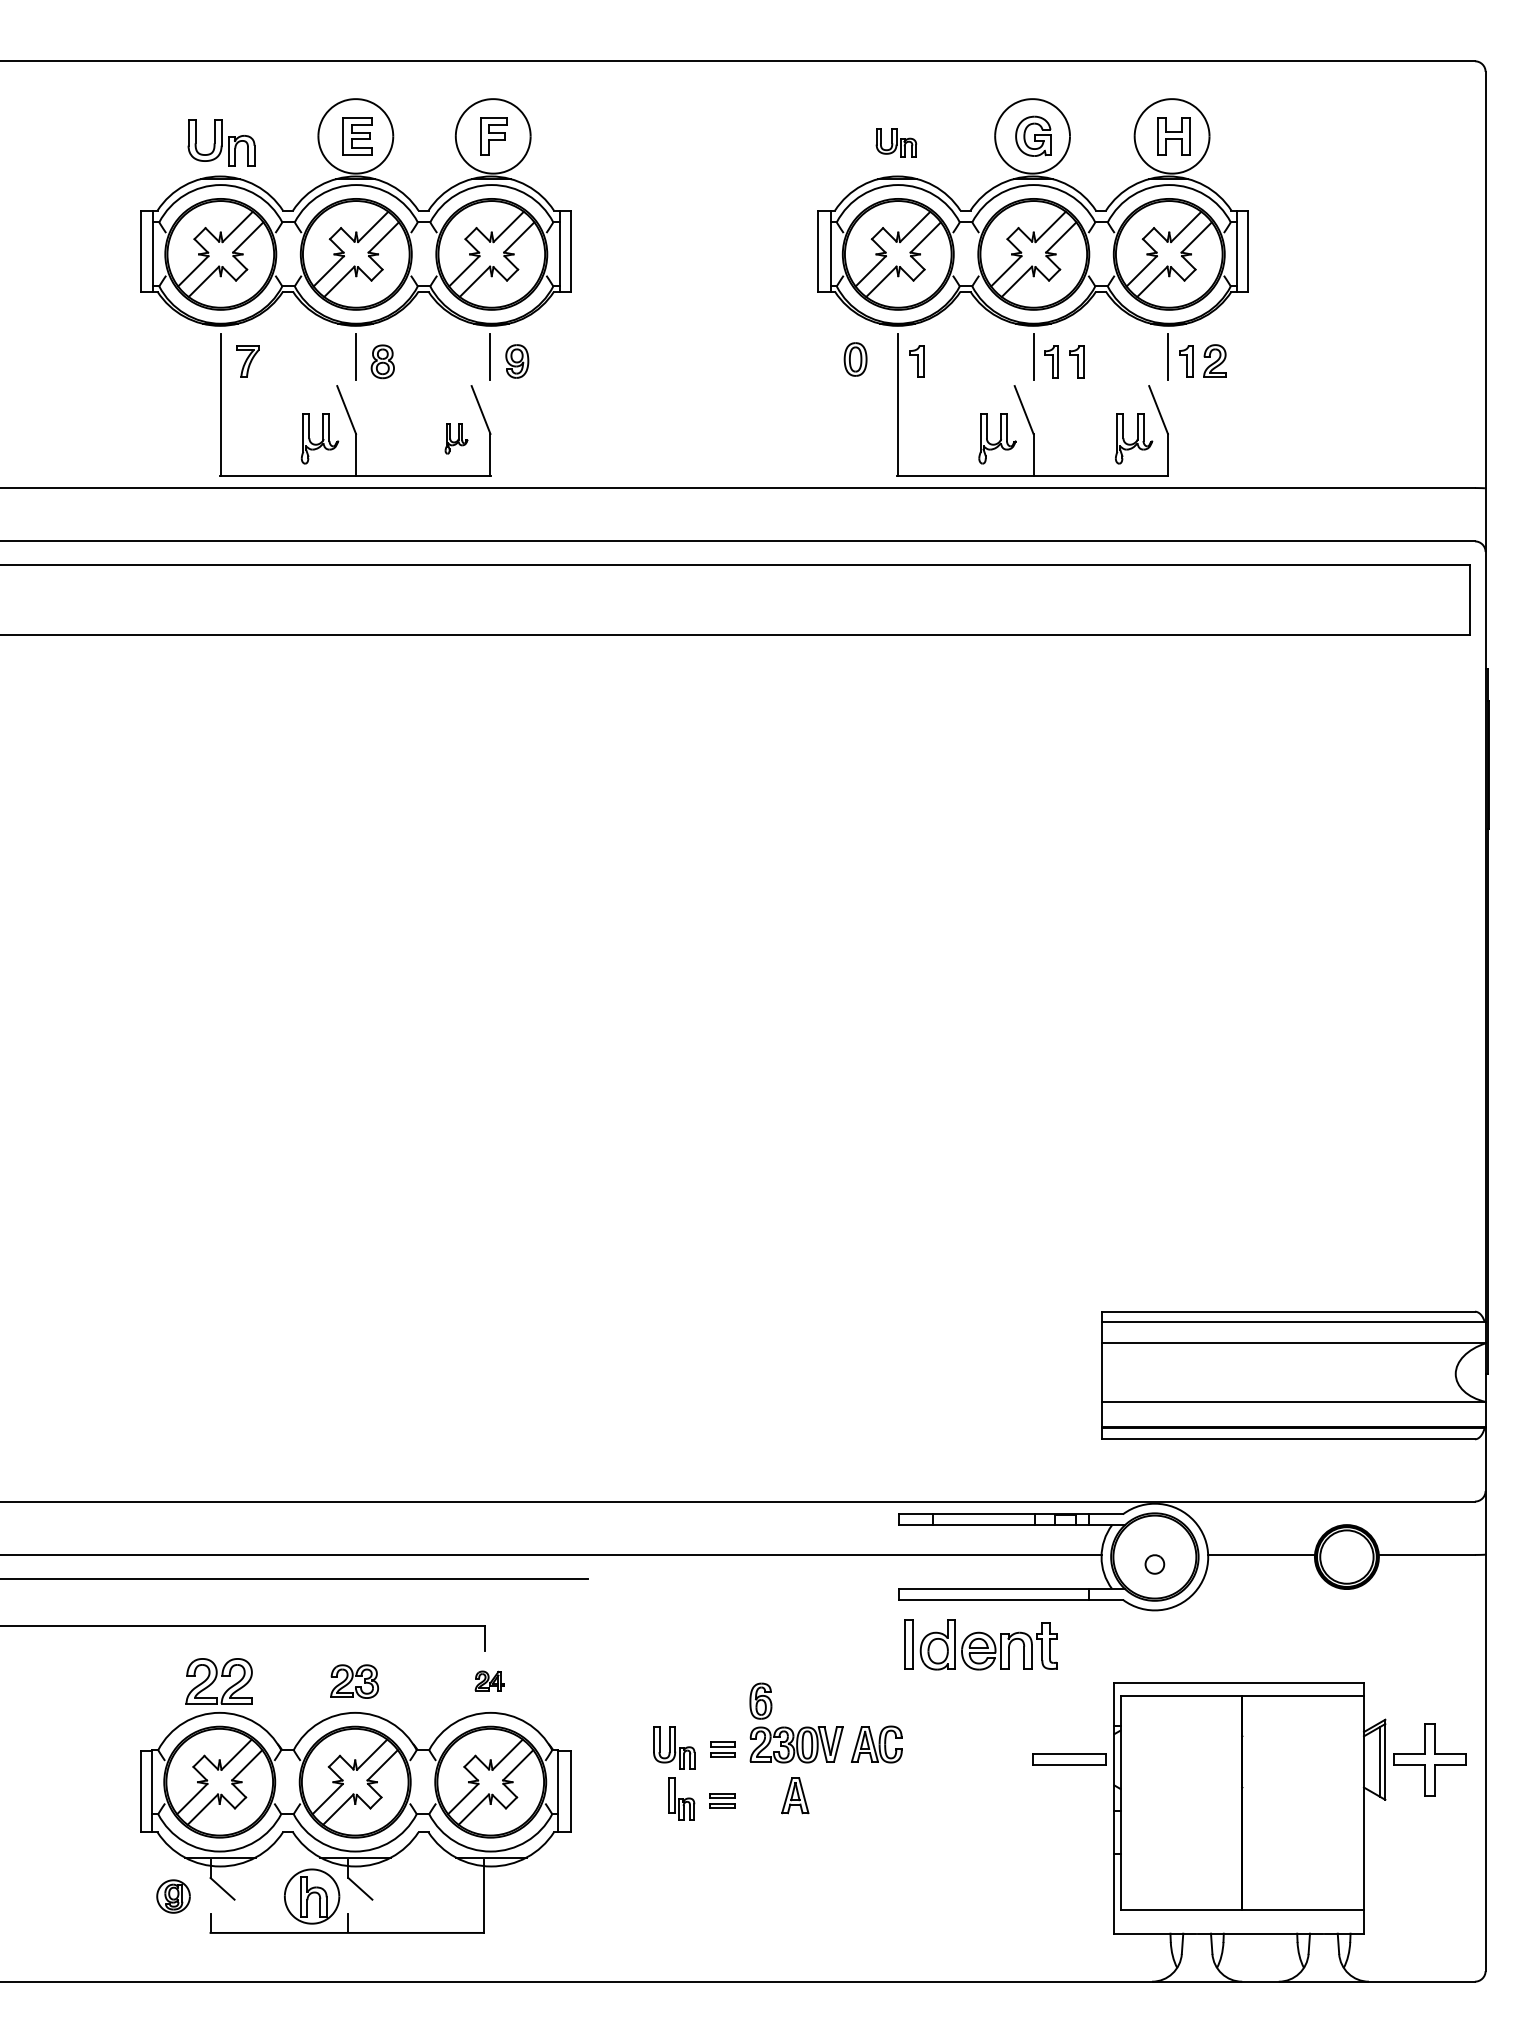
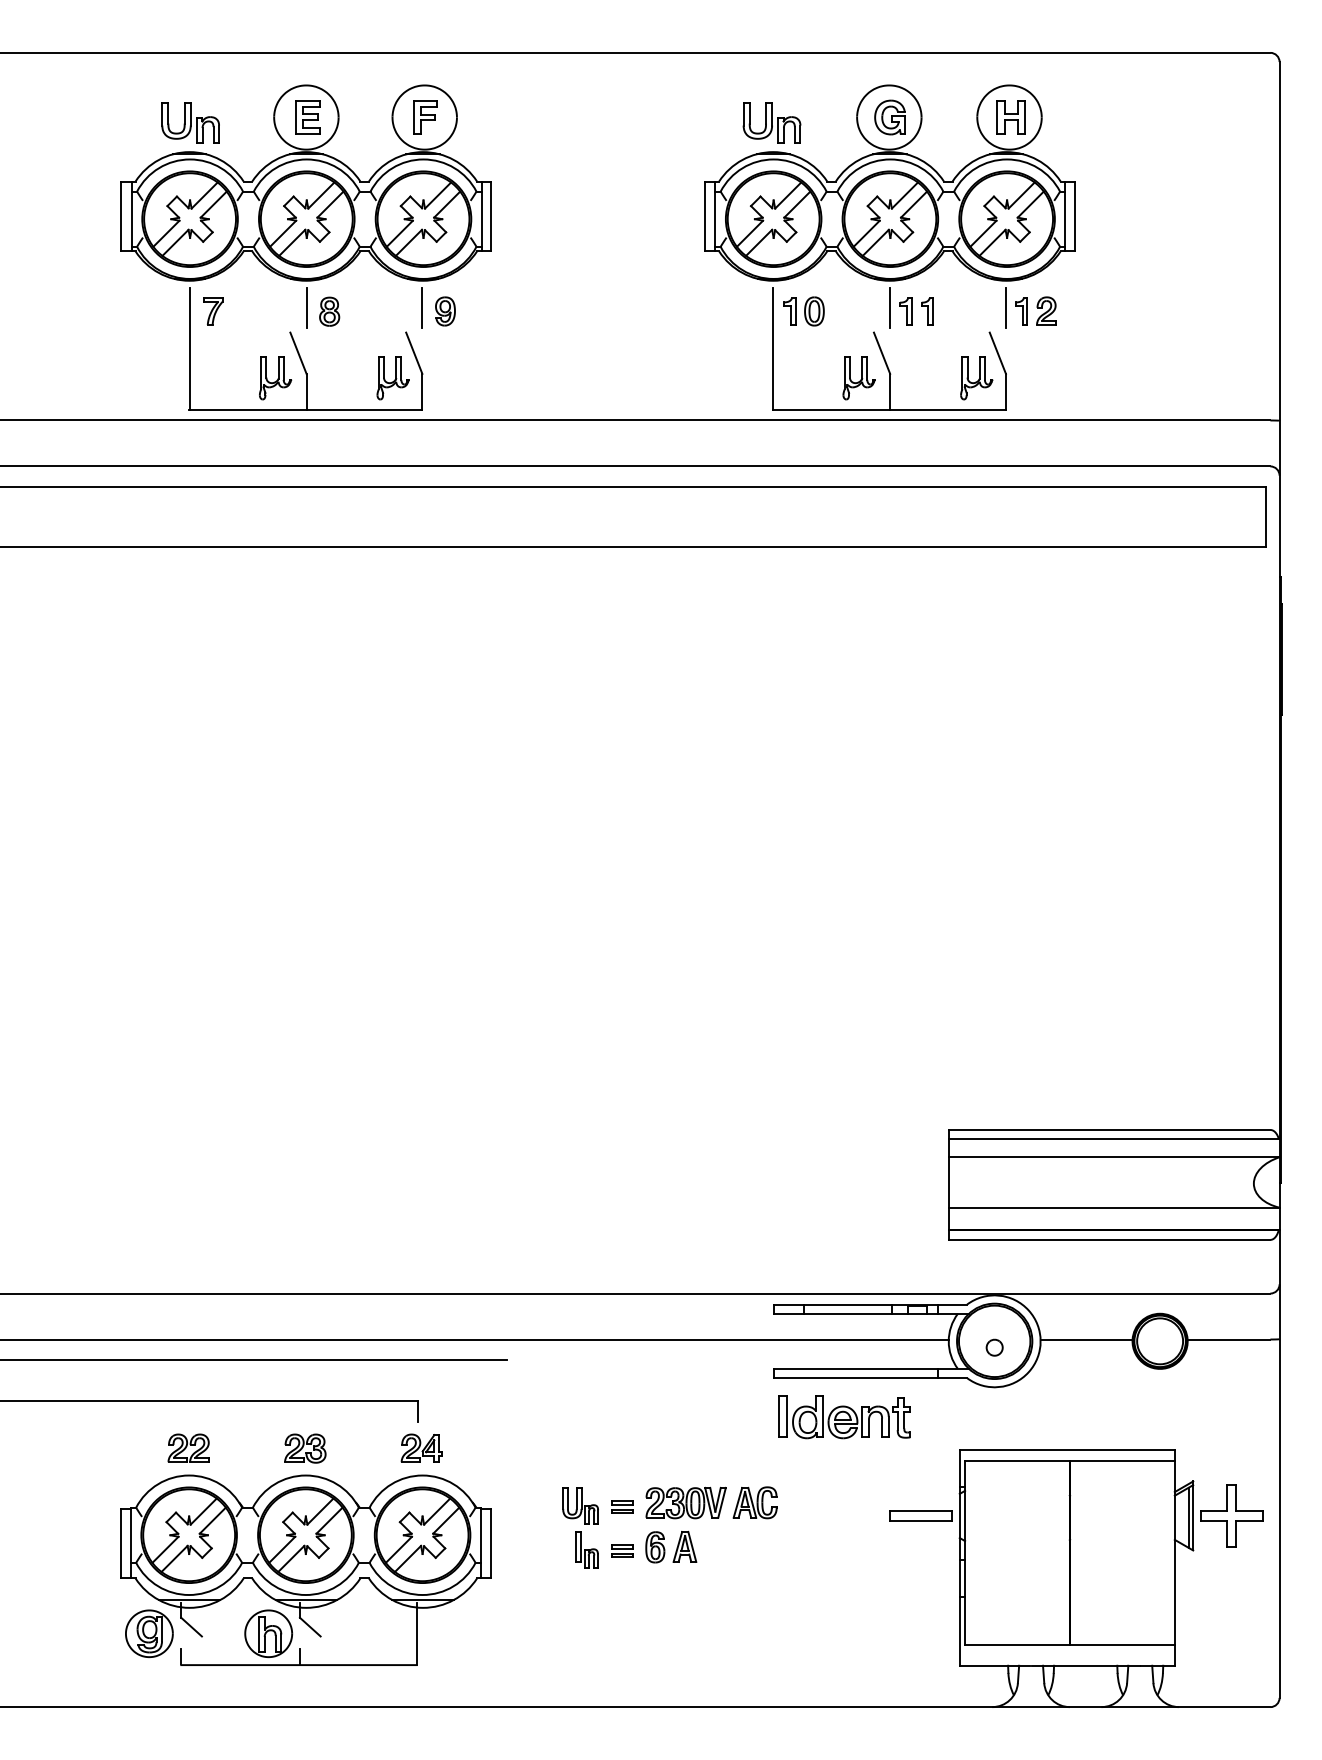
part: (896, 142) -> (772, 122), size x1.67
part: (855, 359) -> (814, 311), moved
part: (456, 438) -> (393, 377), size x1.67
part: (218, 1680) -> (188, 1447), size x0.71
part: (489, 1680) -> (421, 1447), size x1.67
part: (760, 1700) -> (654, 1546), moved
part: (173, 1896) -> (149, 1633), size x1.67

